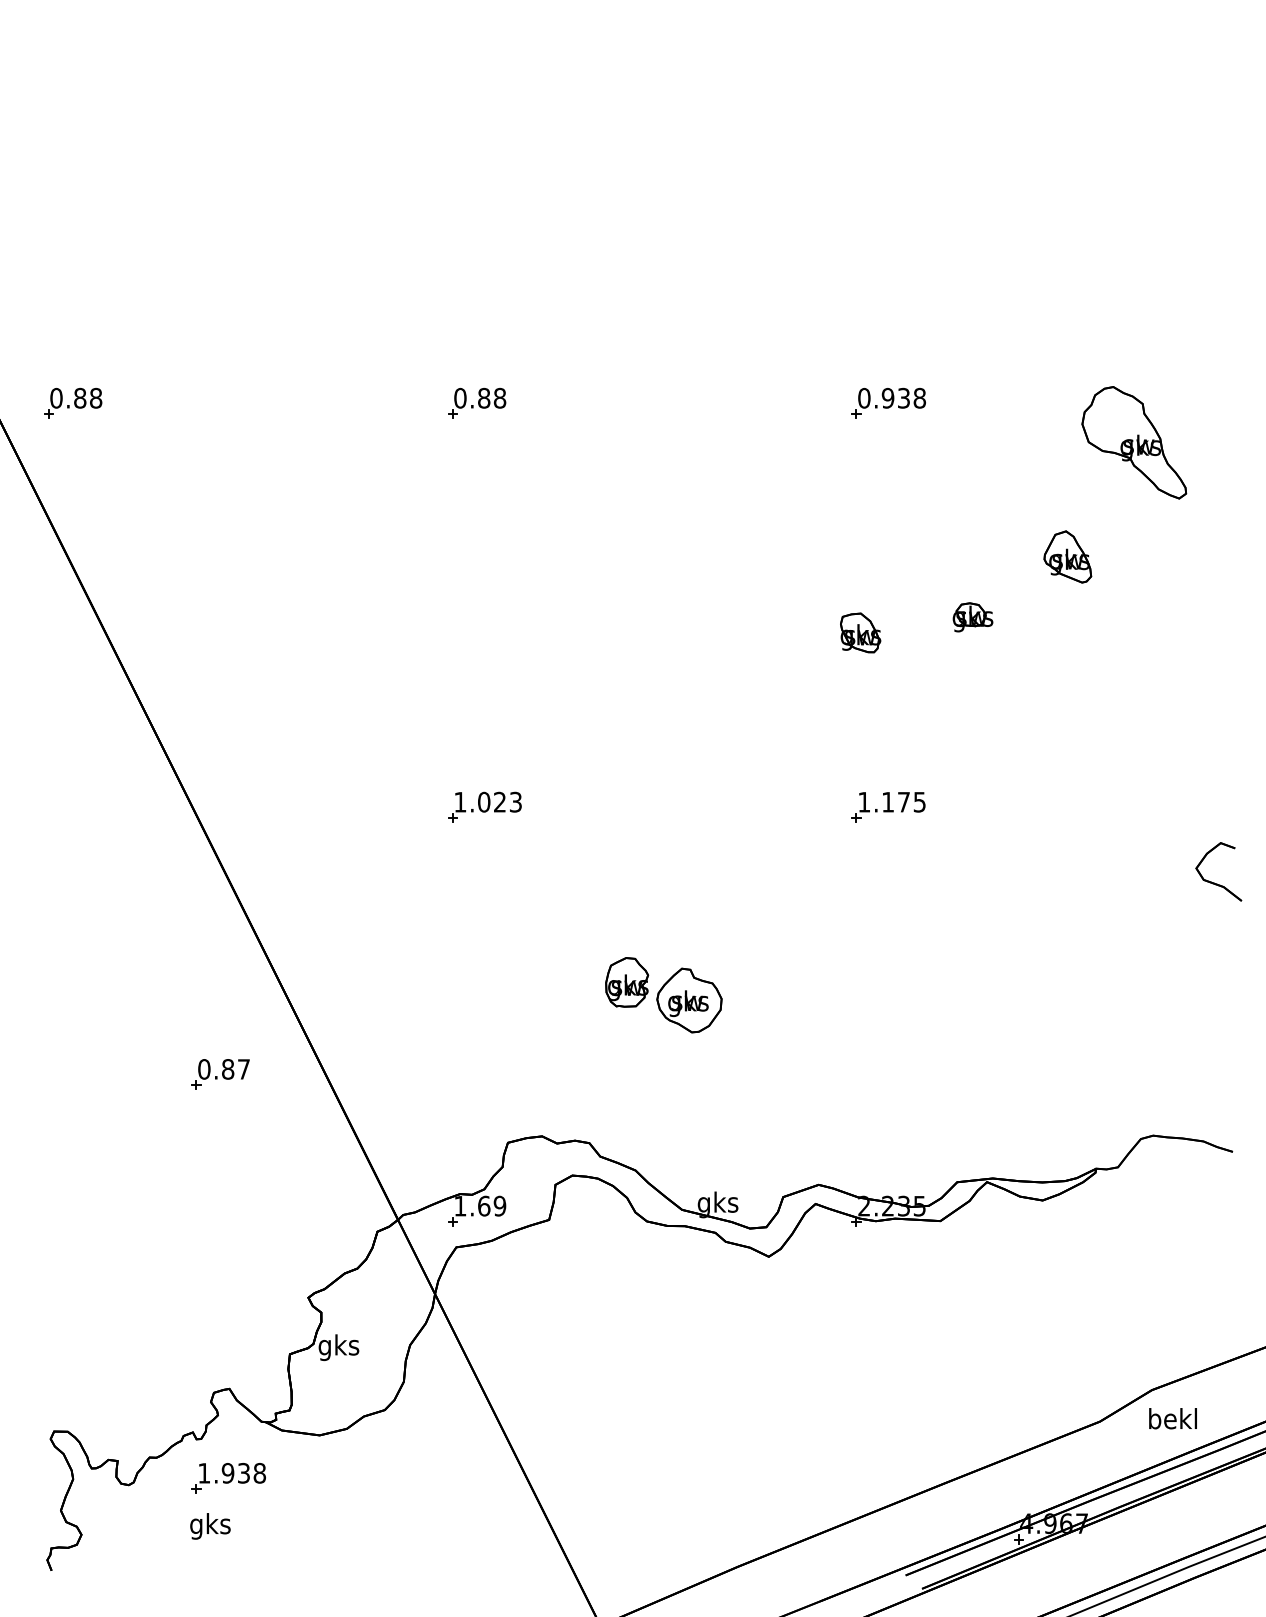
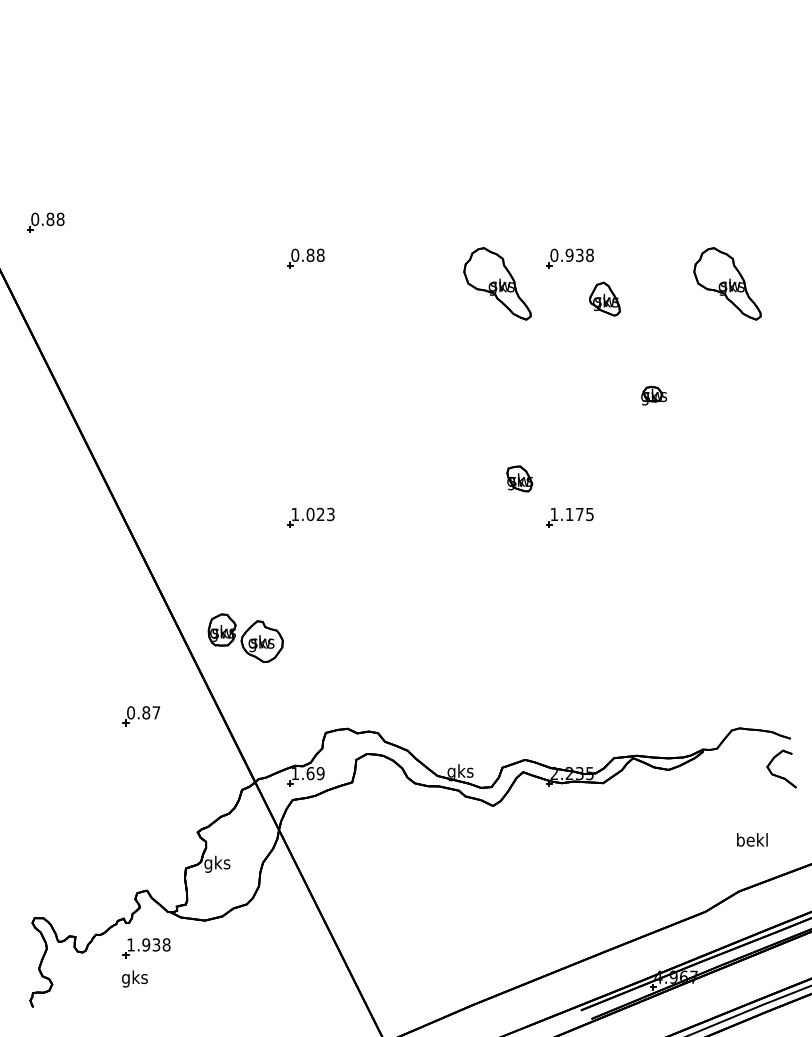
part: (72, 403) -> (45, 222), moved
part: (775, 442) -> (497, 283), added
part: (1067, 555) -> (604, 298), moved
part: (973, 616) -> (654, 395), moved
part: (859, 632) -> (519, 478), moved
part: (1215, 881) -> (779, 775), moved
part: (663, 994) -> (245, 637), moved
part: (220, 1075) -> (141, 716), moved
text: (1173, 1418) -> (752, 839), moved

